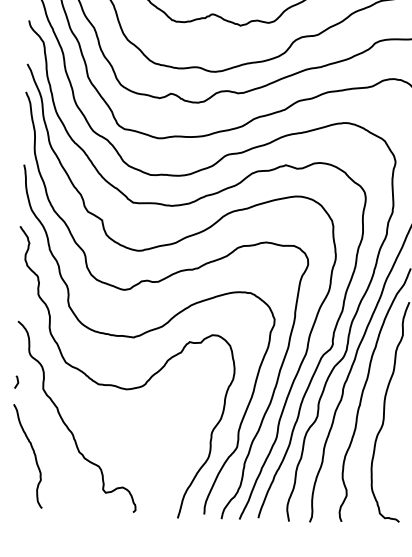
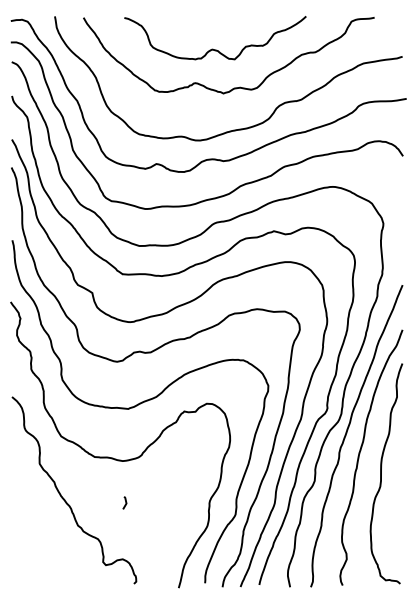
line: (17, 381) -> (125, 502), moved
curve: (33, 454) -> (32, 529), removed

